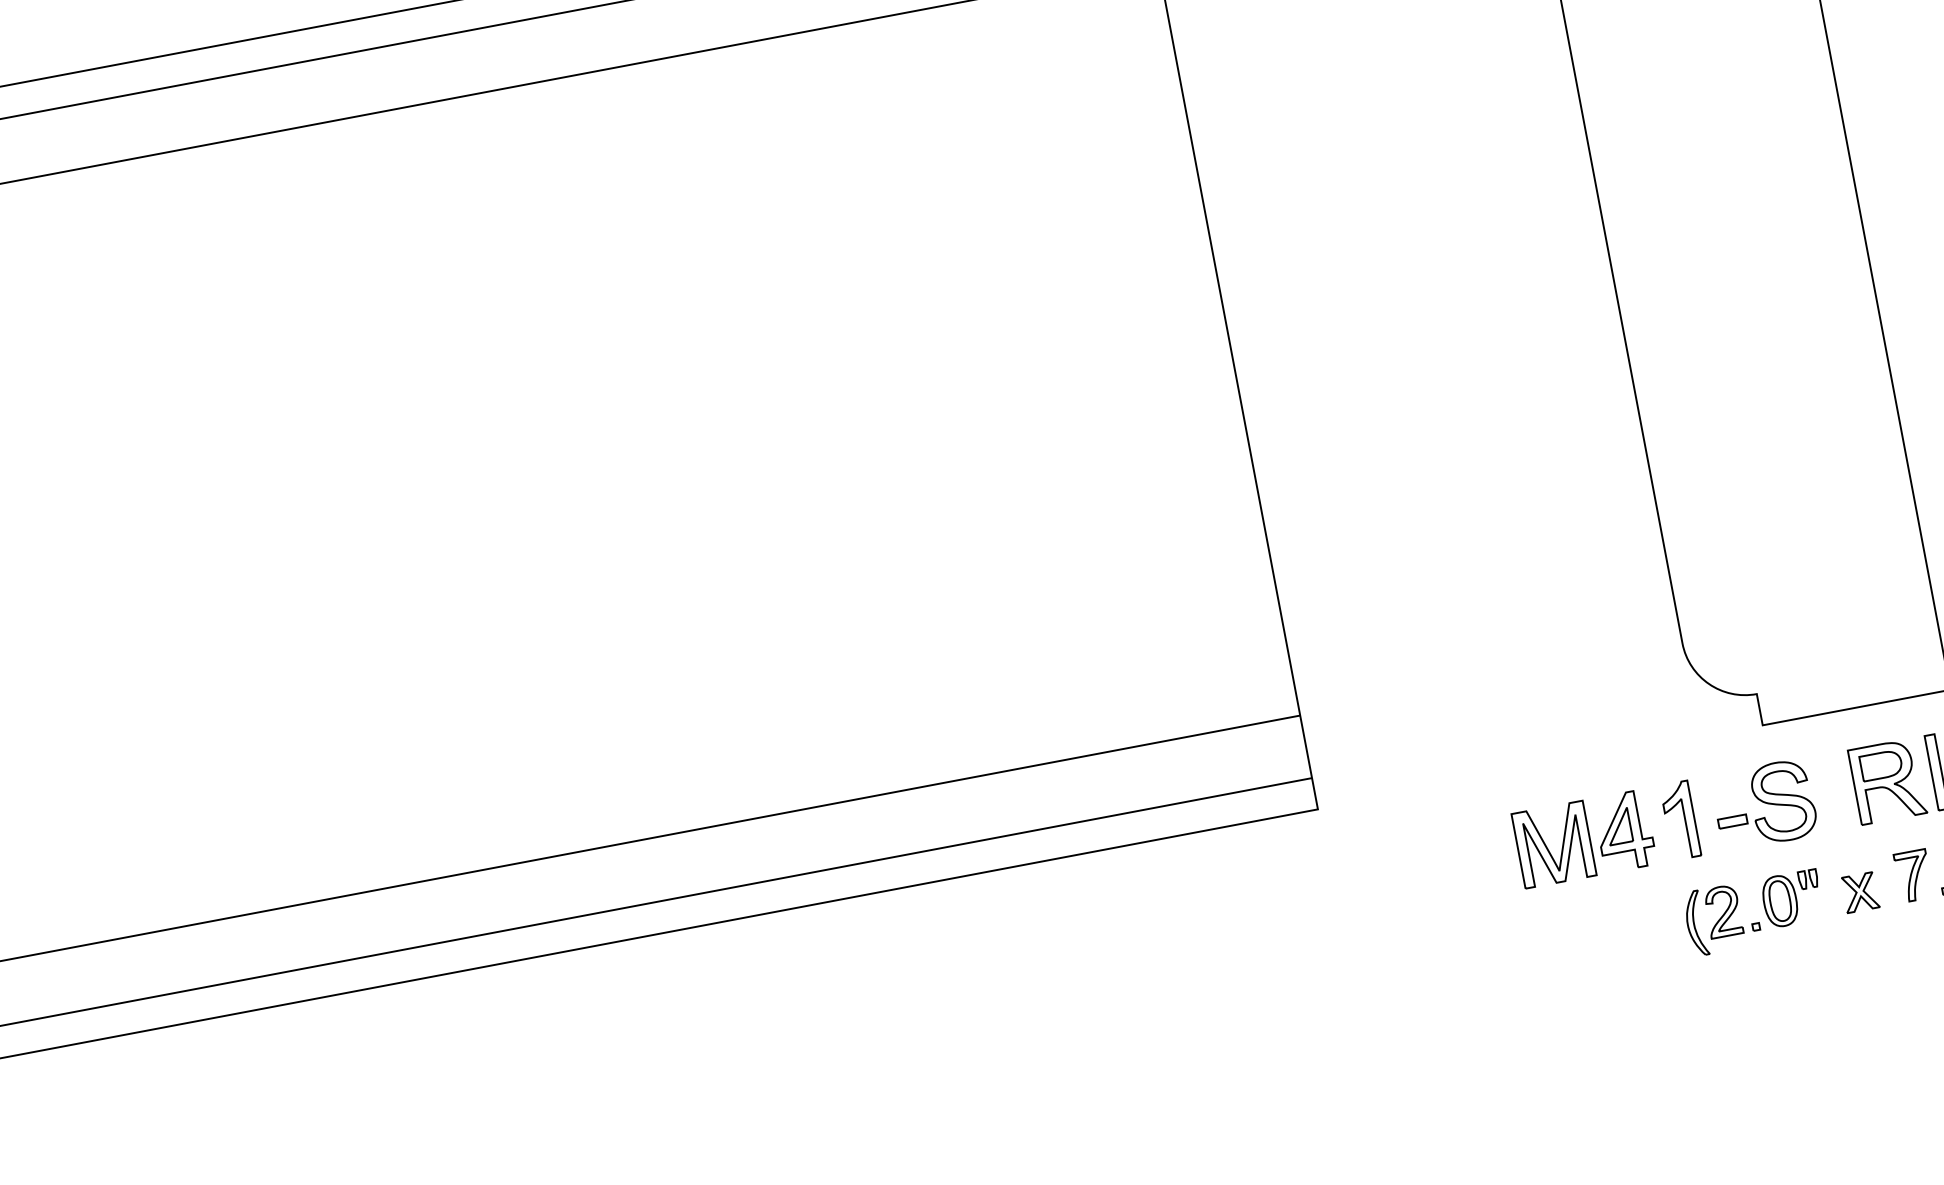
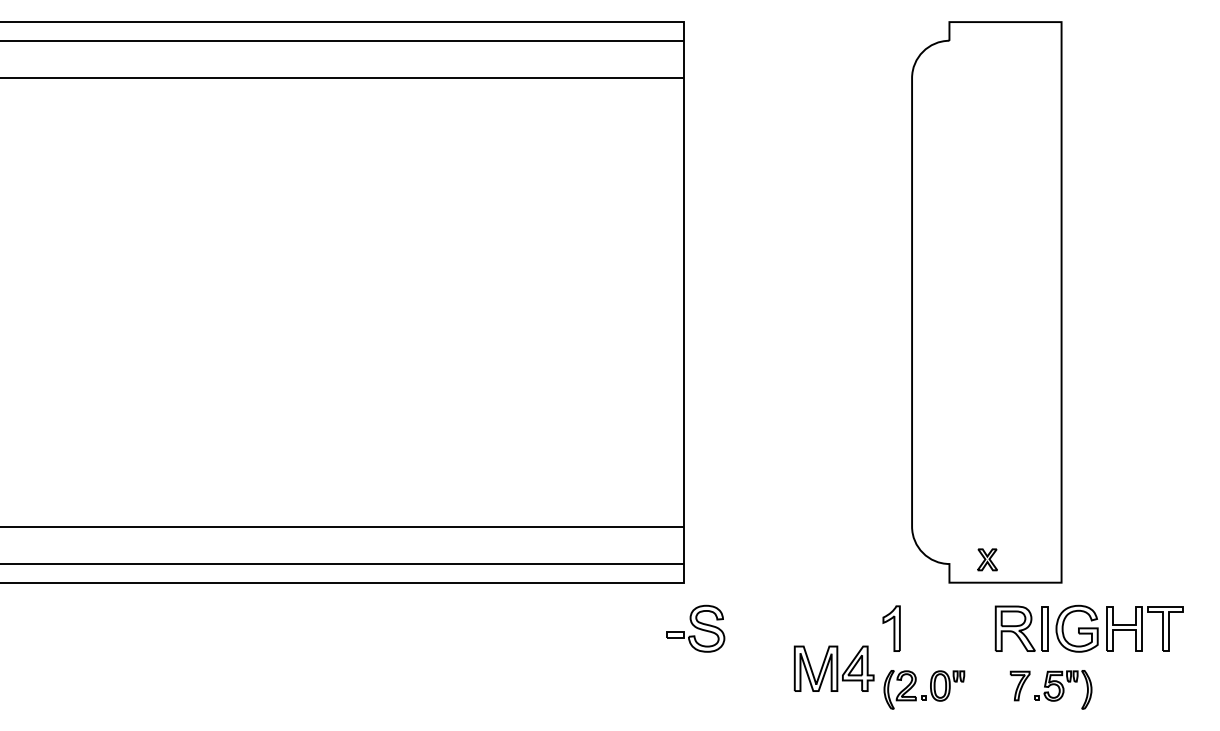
part: (1763, 804) -> (695, 628), moved
part: (1583, 838) -> (833, 668), moved
part: (1860, 892) -> (987, 559), moved

